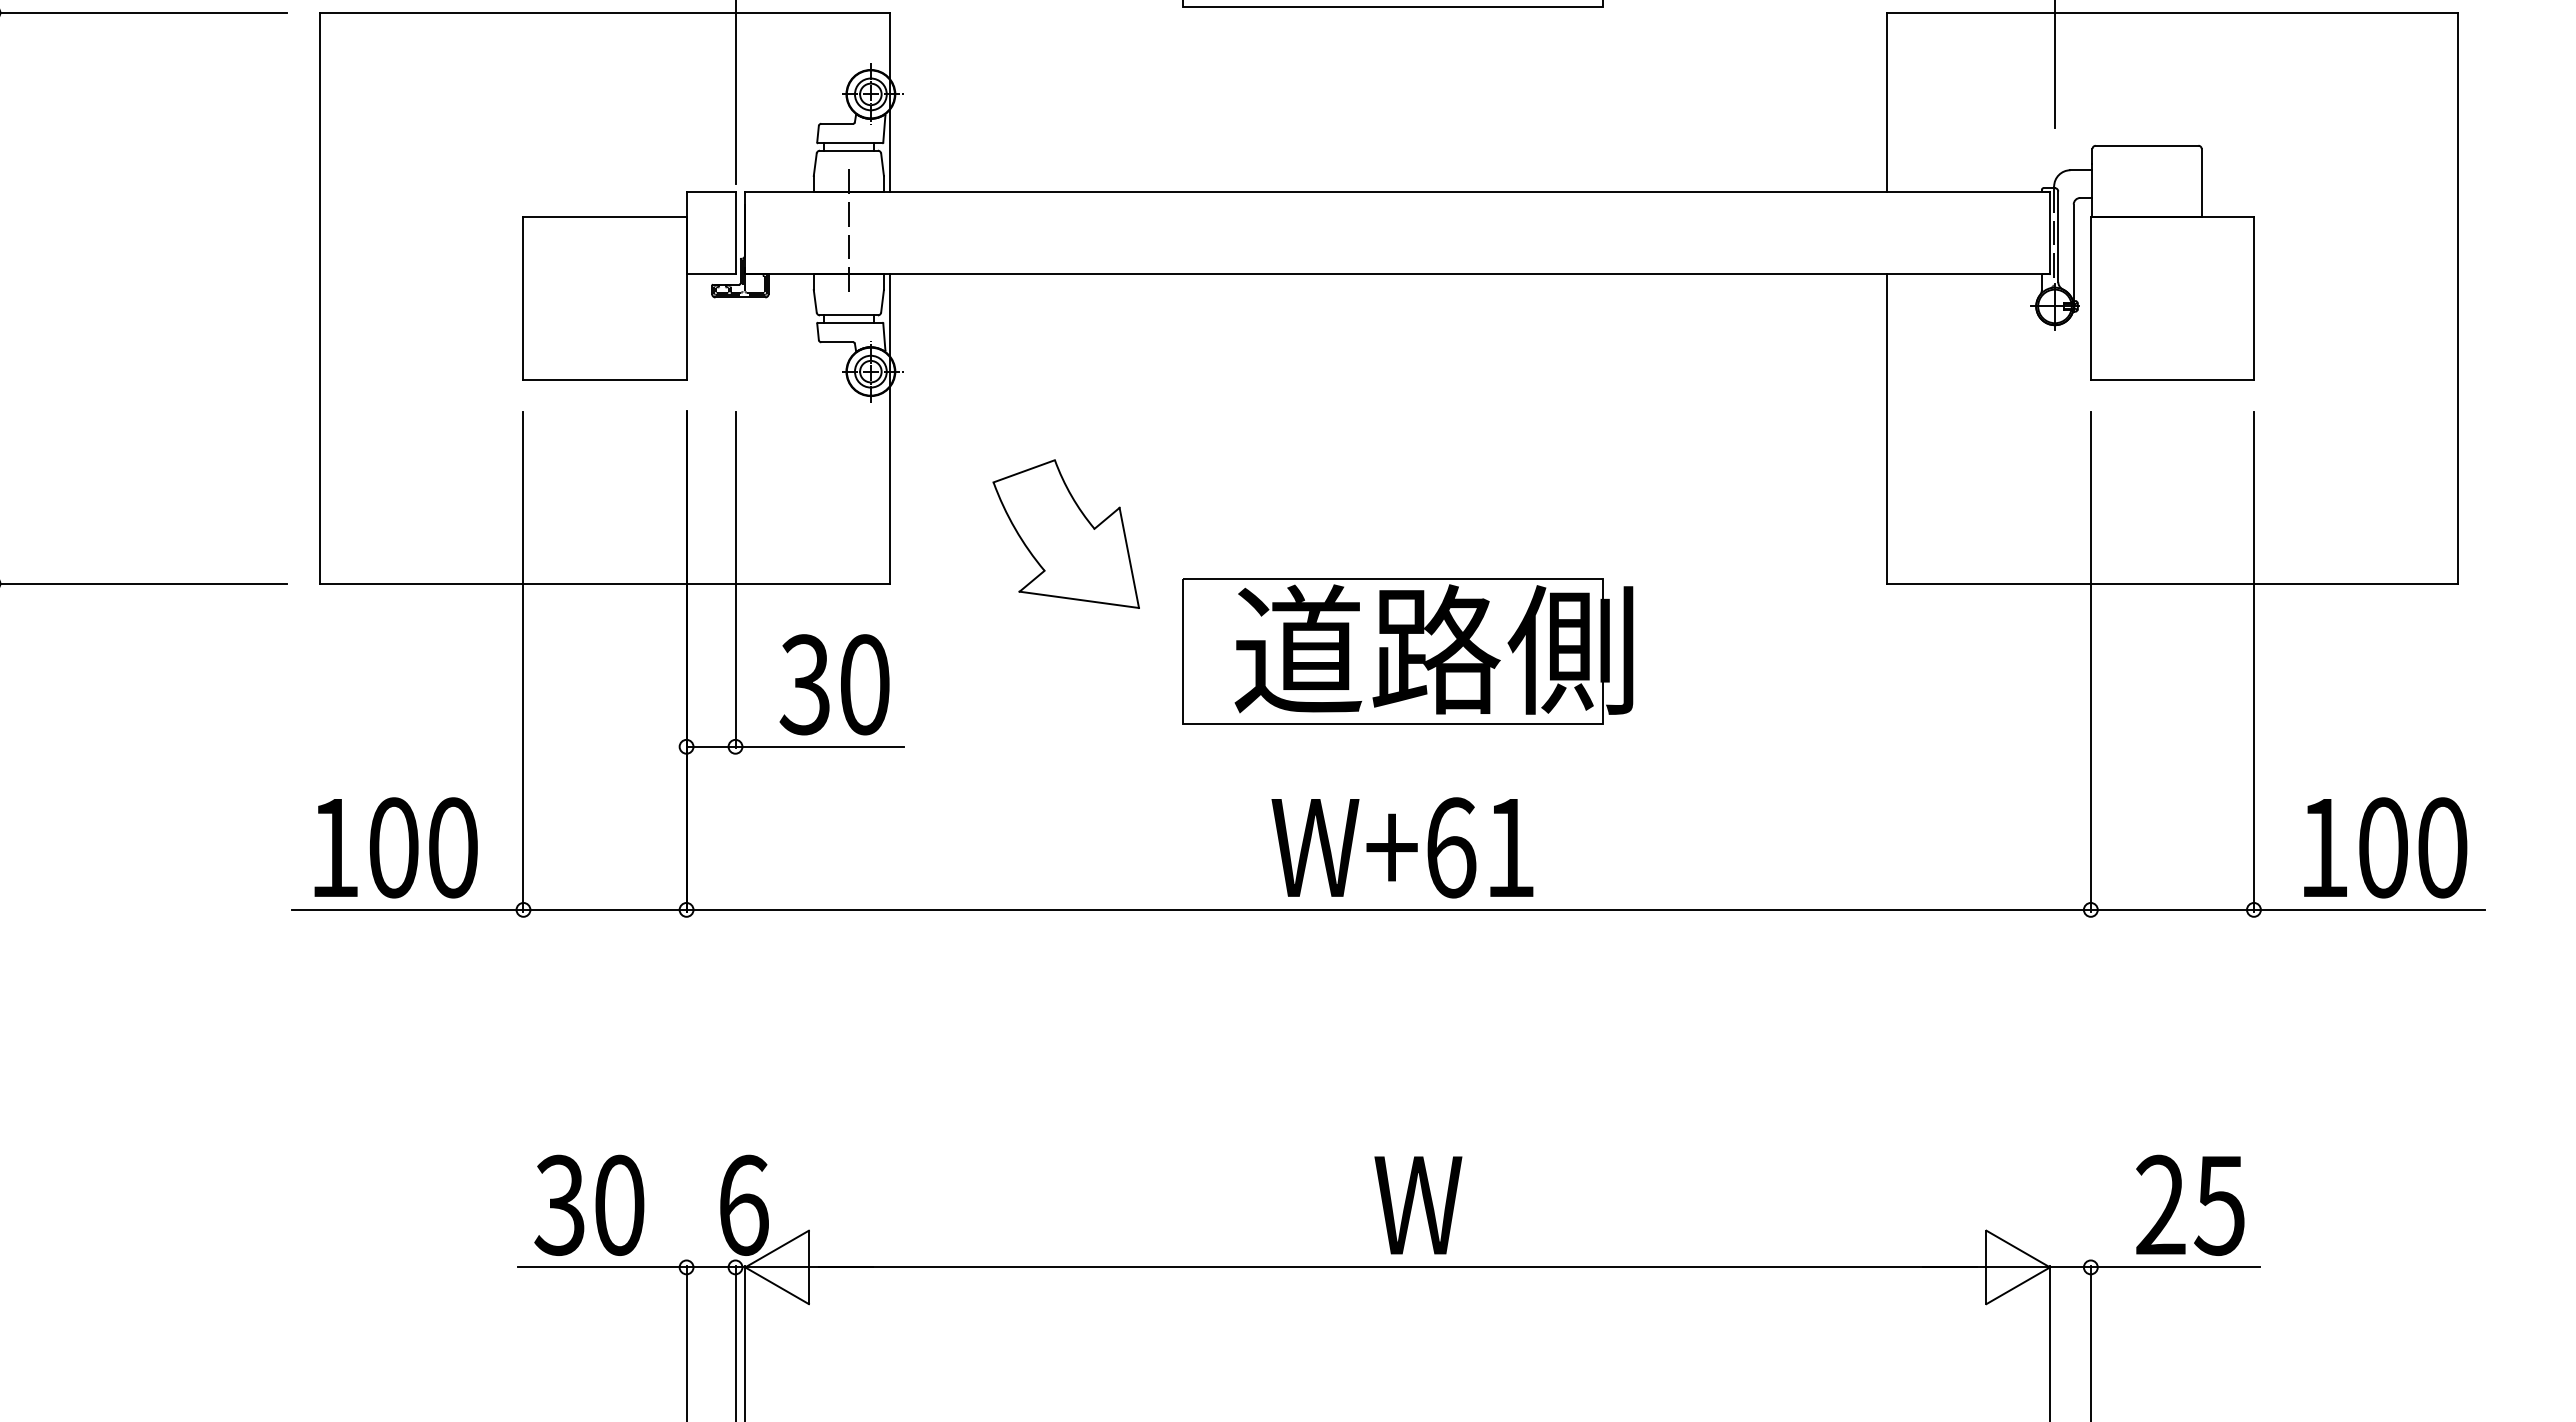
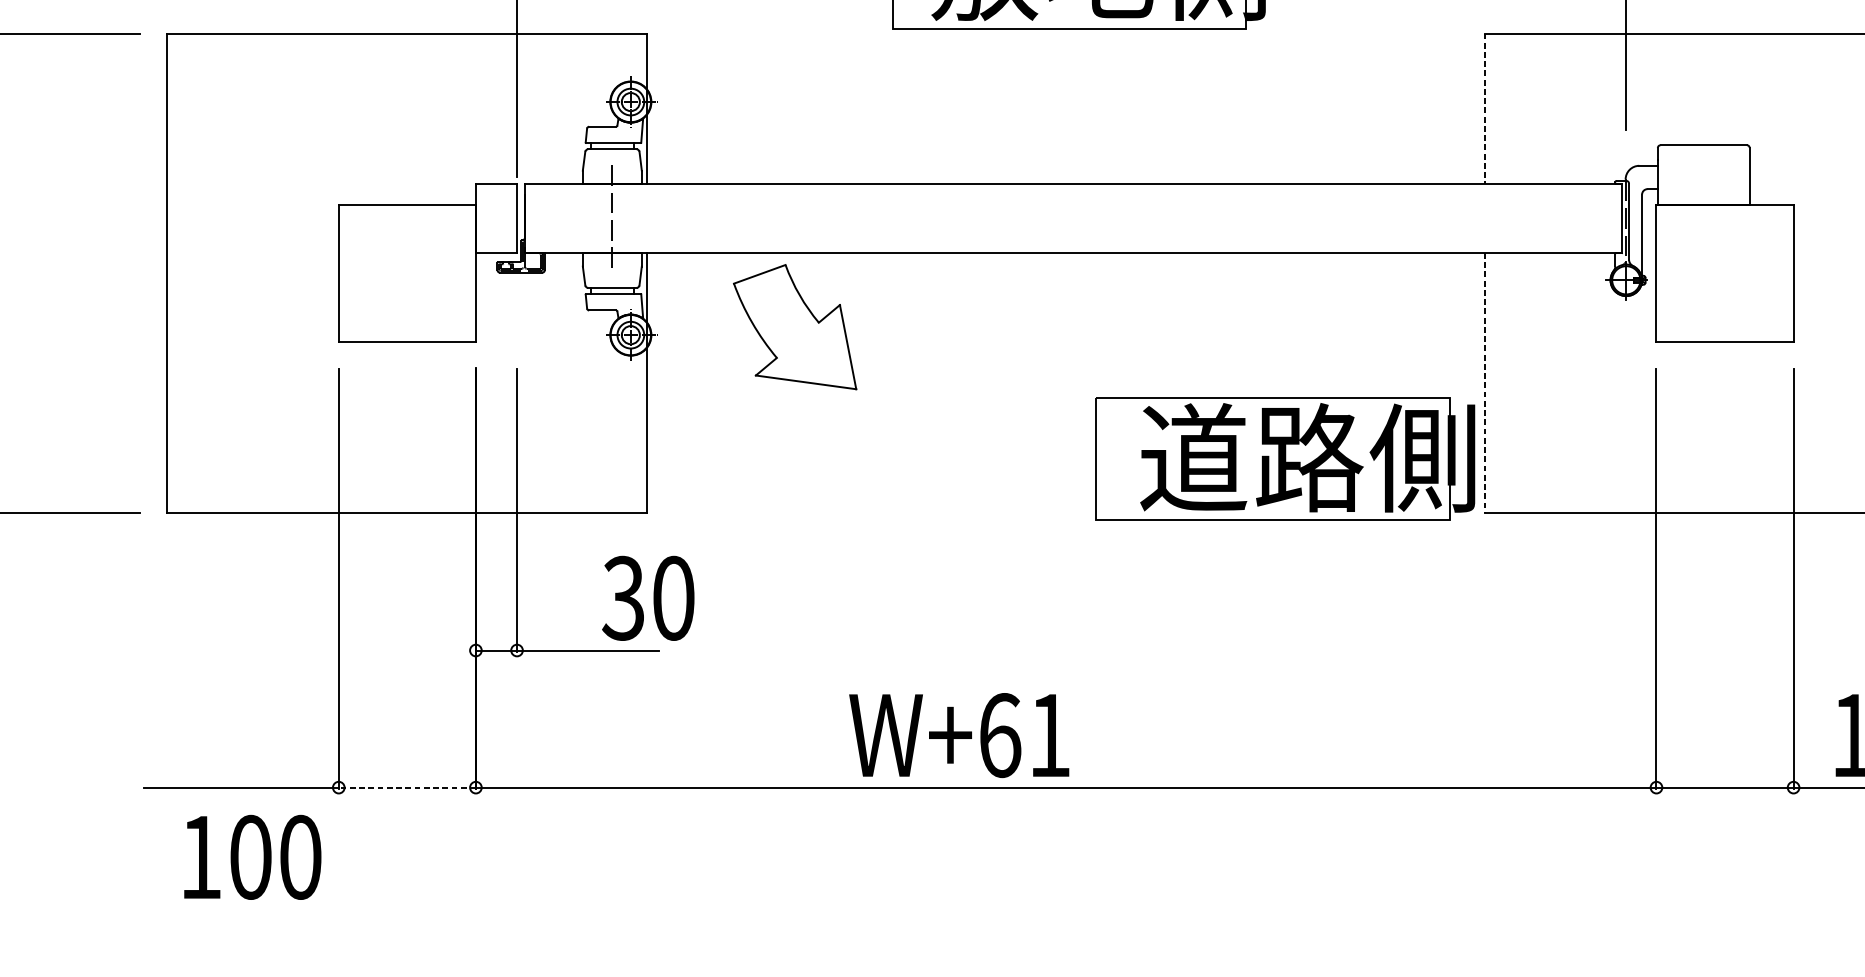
line: (1886, 102) -> (1484, 108), solid -> dashed
line: (1886, 428) -> (1484, 382), solid -> dashed
part: (1065, 533) -> (794, 326), moved
part: (1407, 651) -> (1285, 459), moved
text: (834, 684) -> (648, 598), moved
text: (395, 847) -> (252, 857), moved
text: (1402, 847) -> (959, 735), moved
line: (605, 909) -> (407, 787), solid -> dashed

